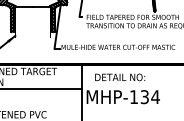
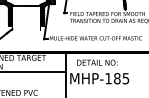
text: (150, 96) -> (121, 78), MHP-134 -> MHP-185

